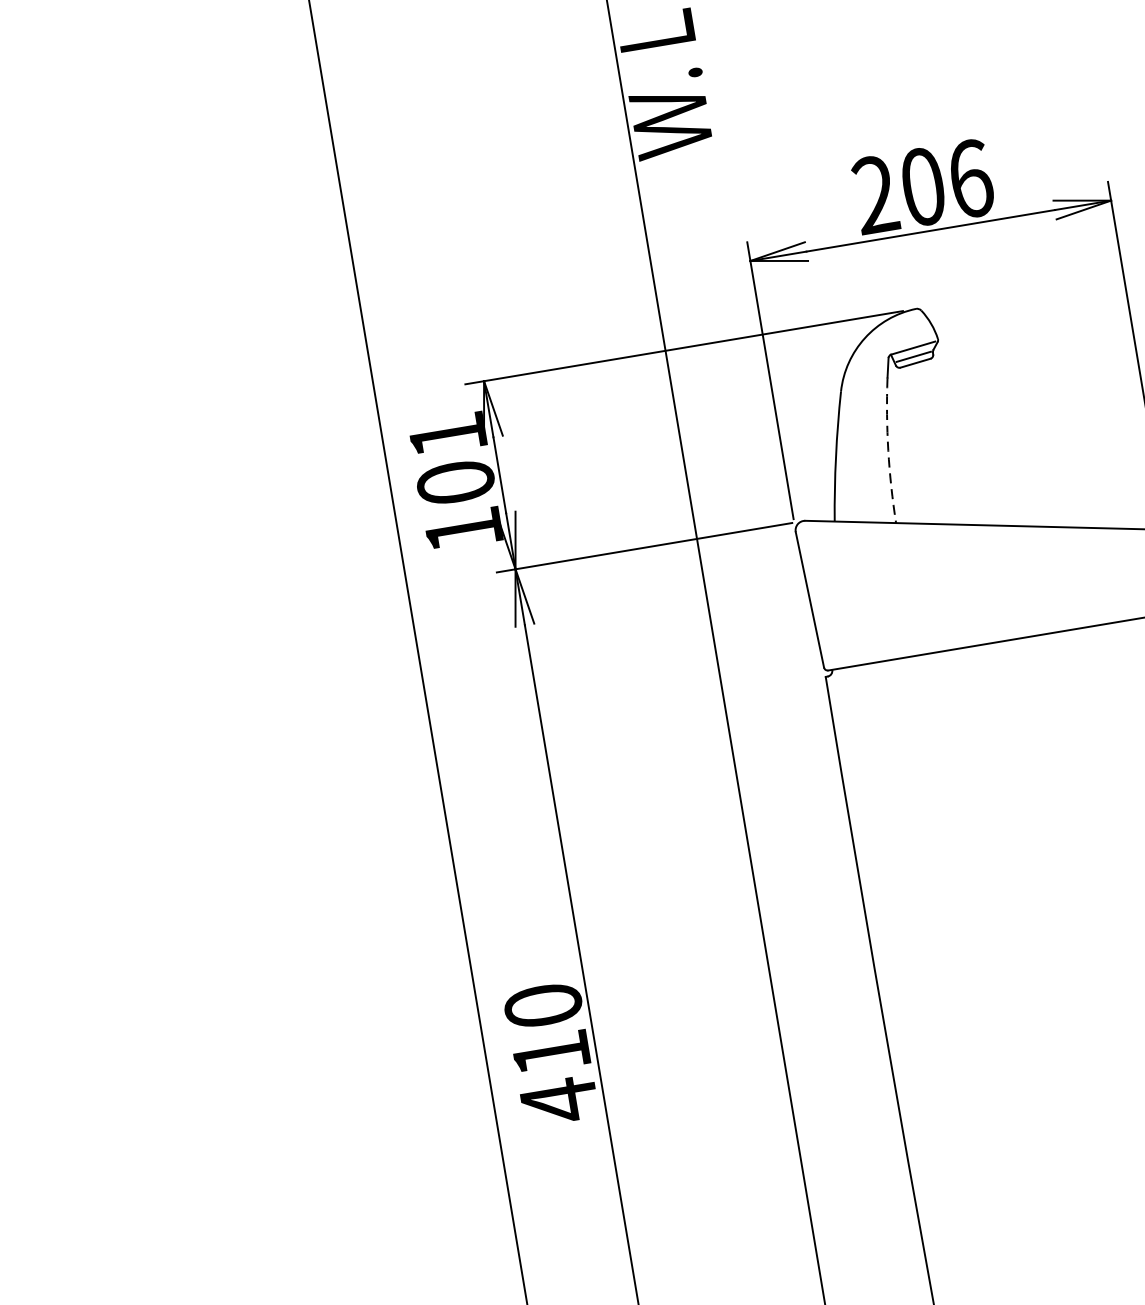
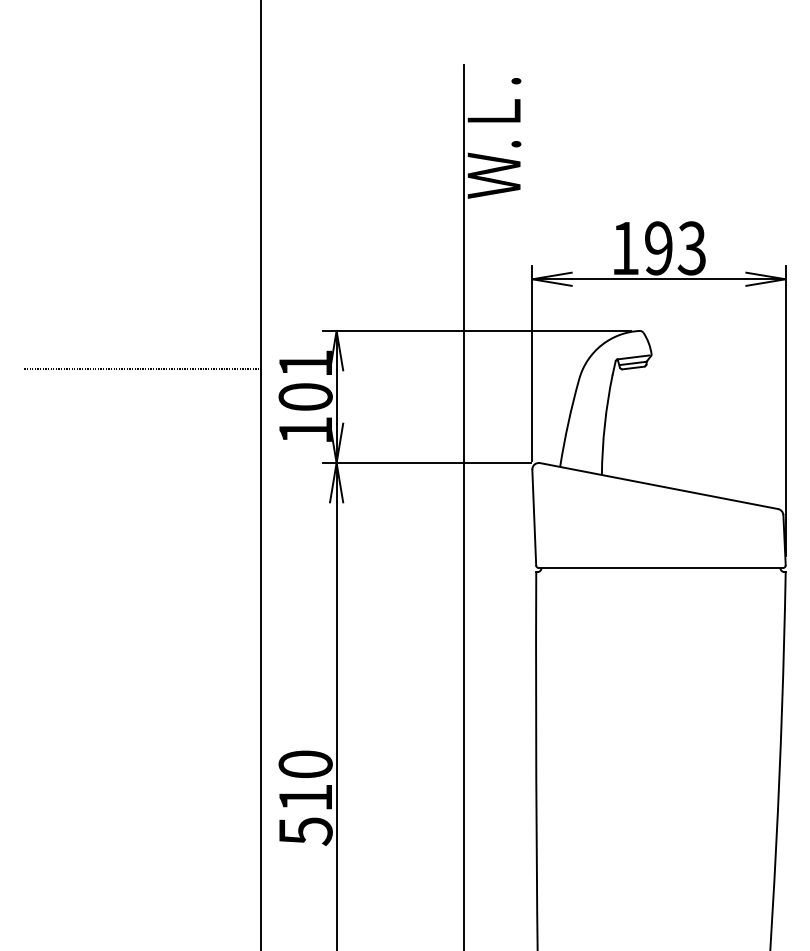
text: (922, 187) -> (658, 248), 206 -> 193
arc: (887, 450) -> (604, 424), dashed -> solid
line: (216, 482) -> (142, 369), added
text: (559, 1101) -> (305, 831), 410 -> 510

